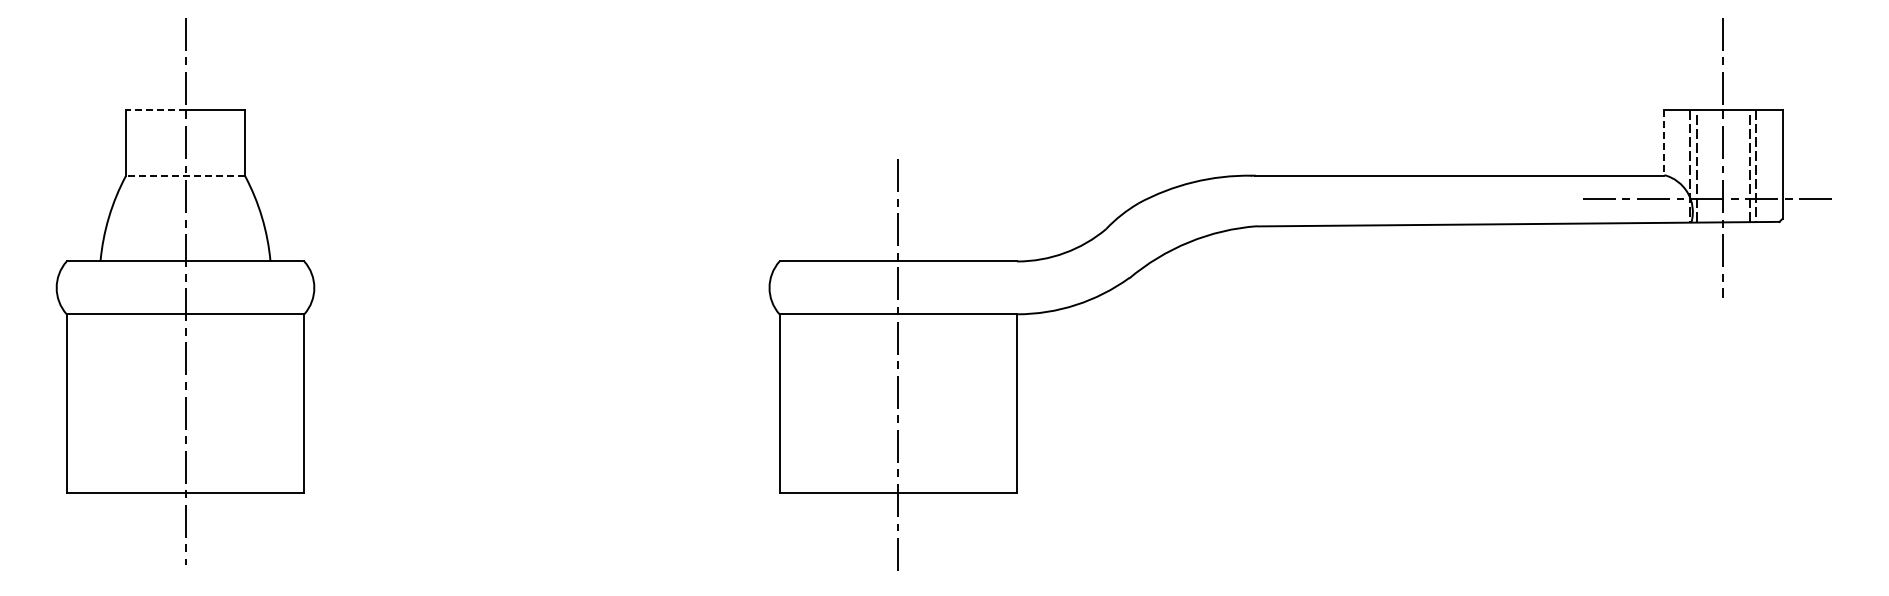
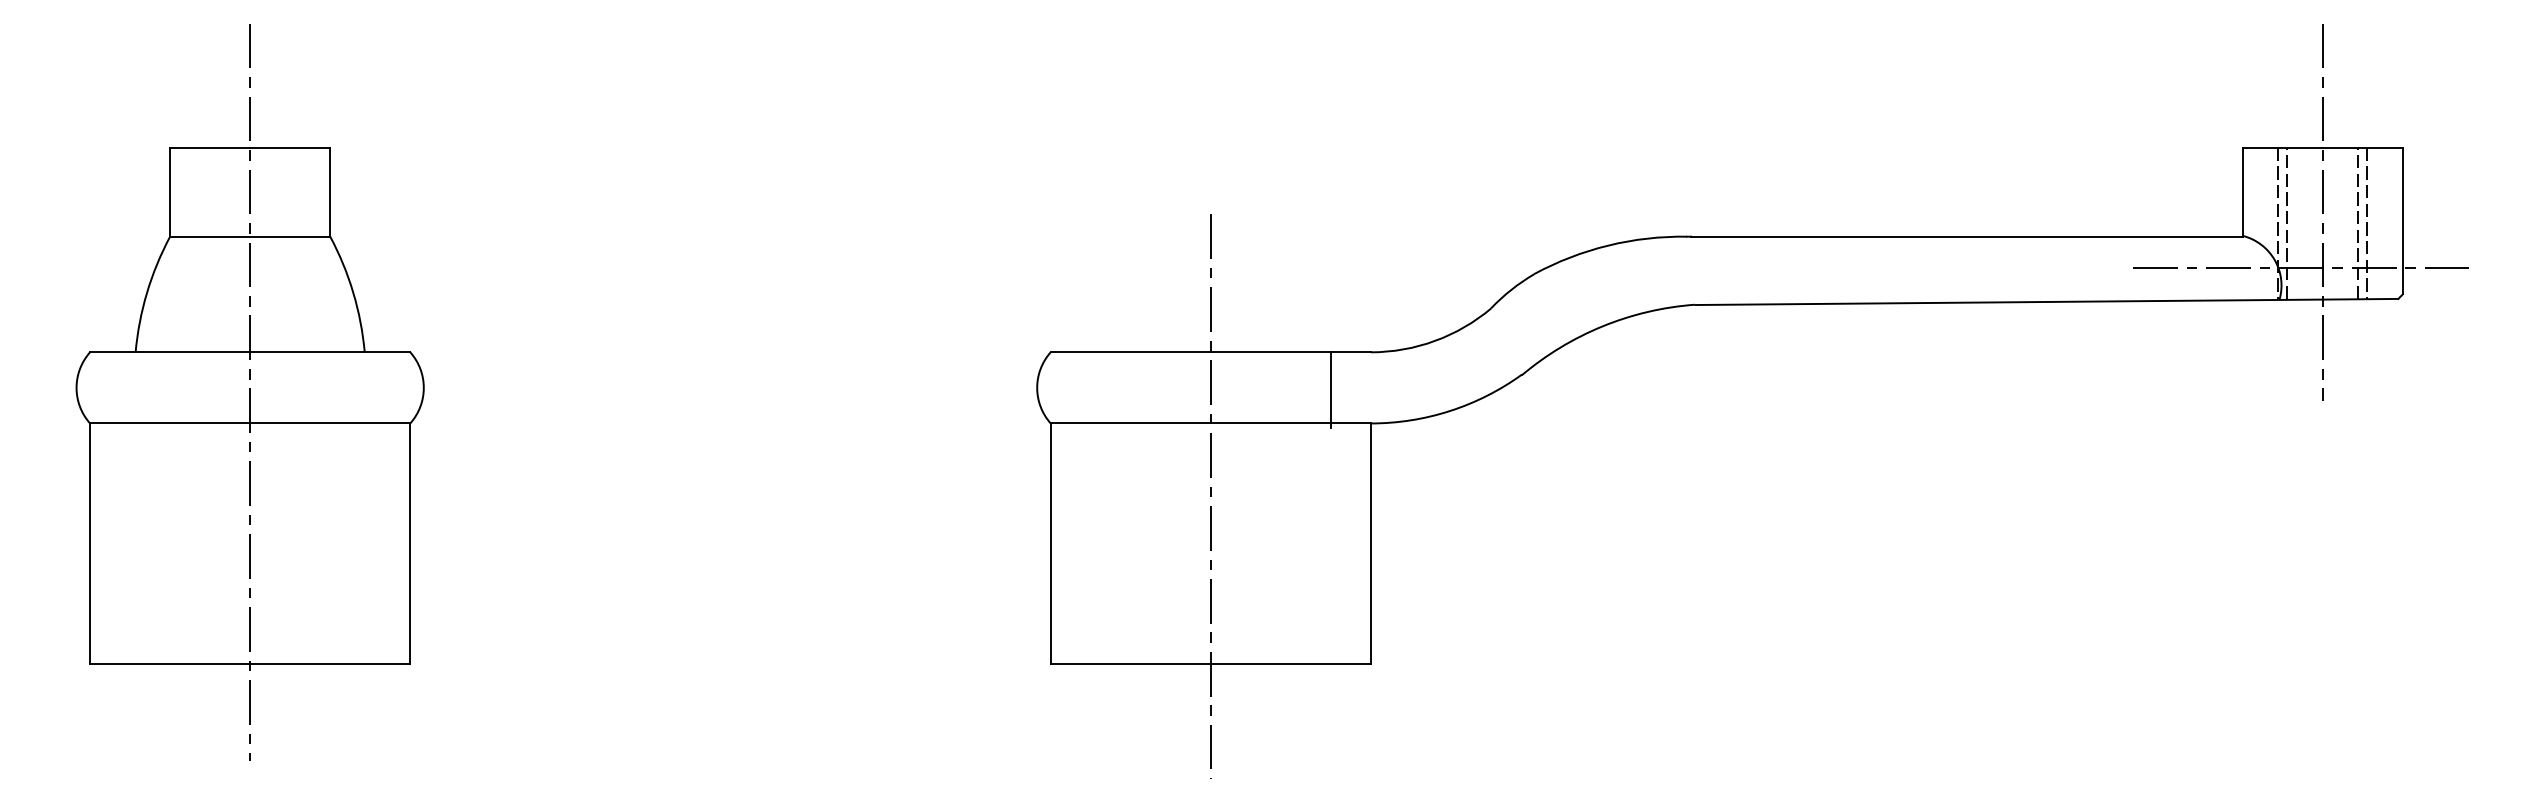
line: (155, 109) -> (209, 147), dashed -> solid
line: (1664, 143) -> (2243, 193), dashed -> solid
line: (185, 175) -> (250, 236), dashed -> solid
line: (987, 289) -> (1330, 390), added

